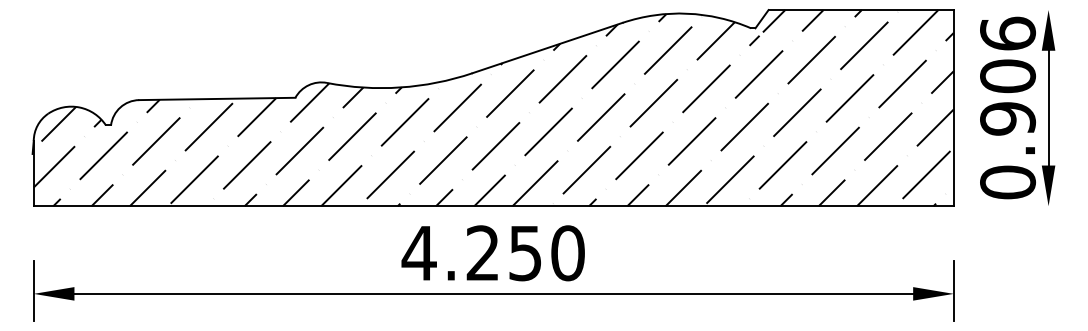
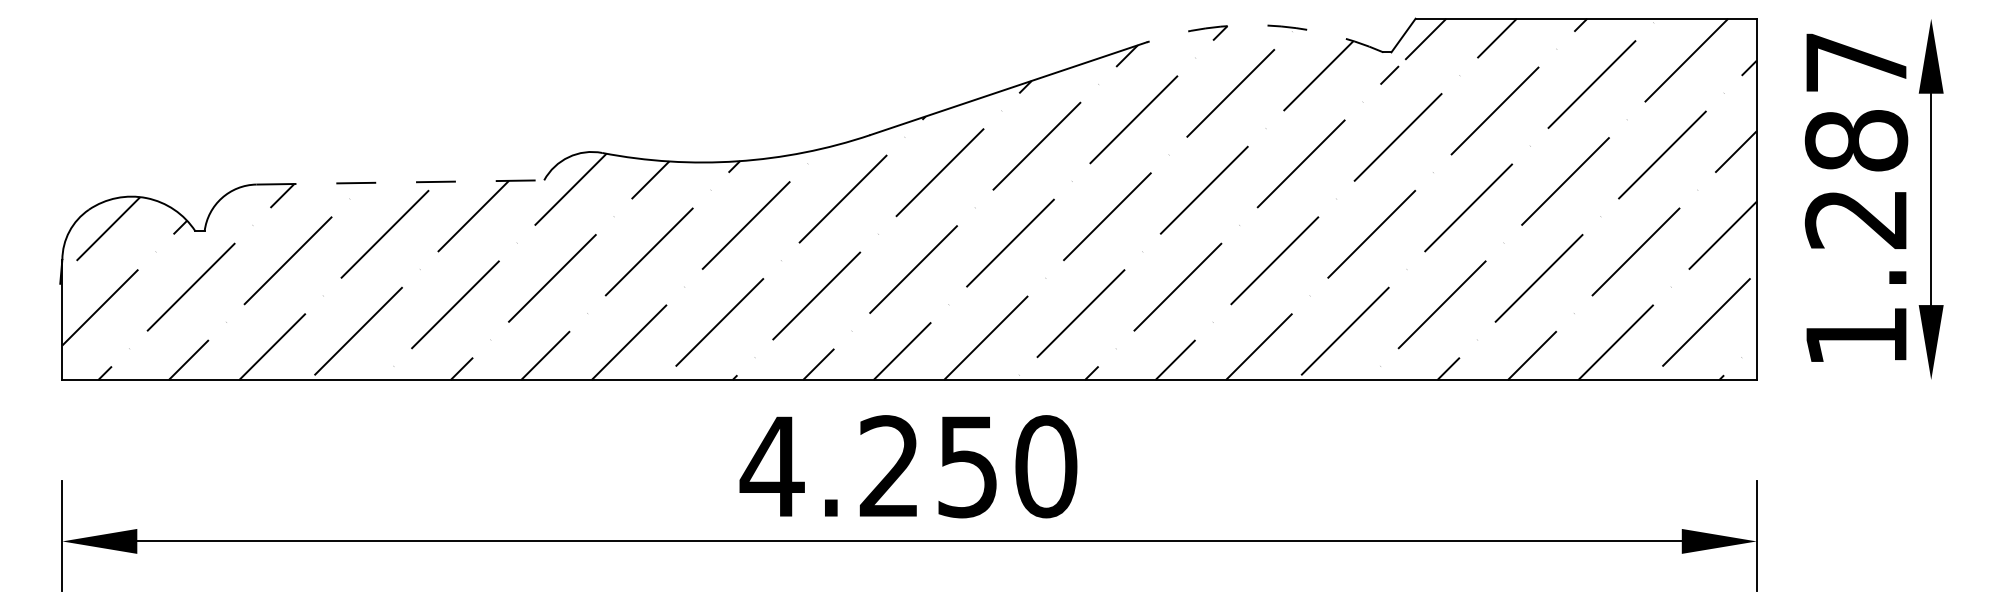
arc: (687, 13) -> (1266, 25), solid -> dashed
line: (217, 98) -> (400, 181), solid -> dashed
text: (1008, 107) -> (1857, 198), 0.906 -> 1.287

